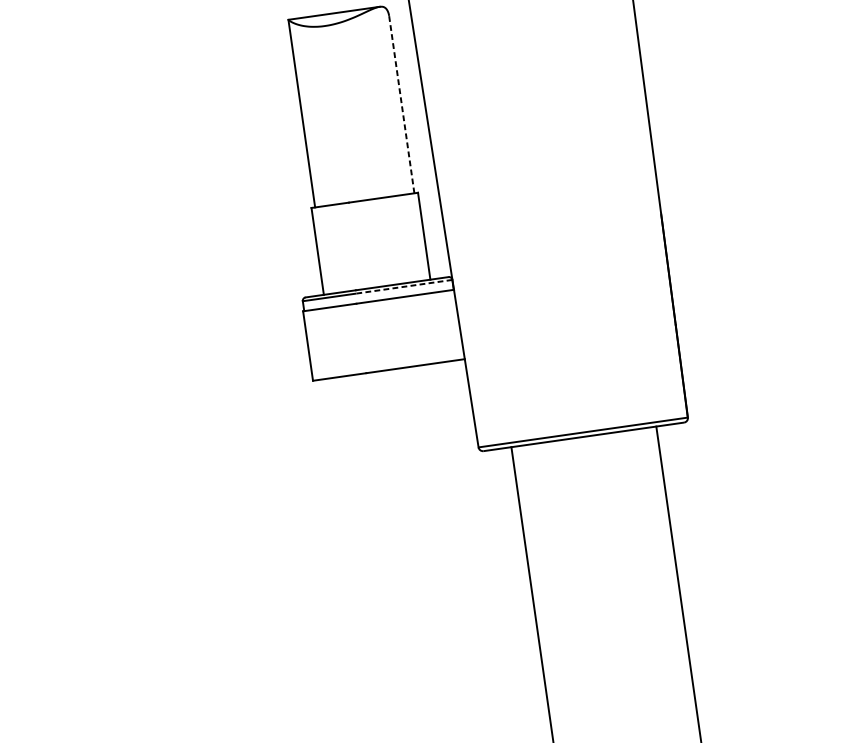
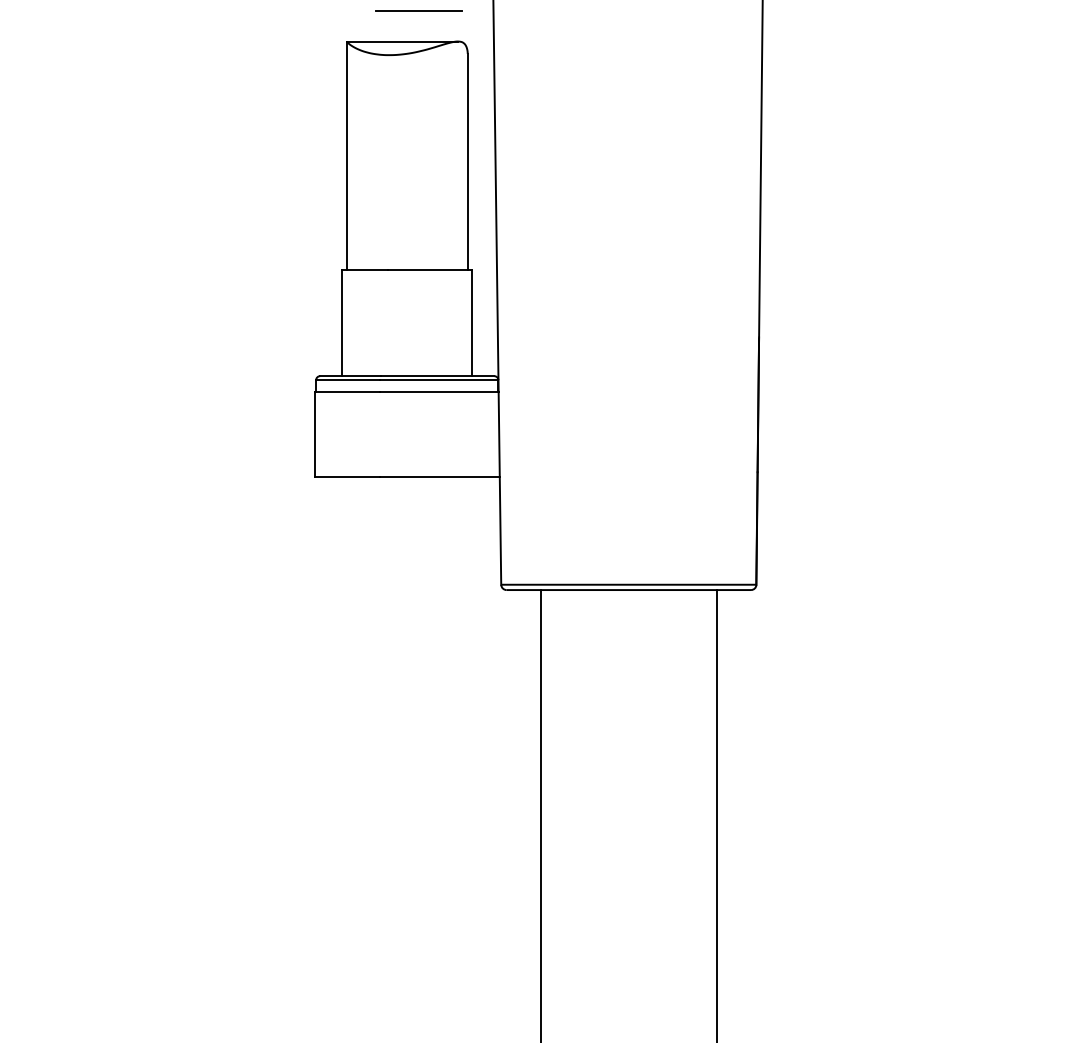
line: (401, 104) -> (467, 161), dashed -> solid
line: (403, 287) -> (438, 380), dashed -> solid

